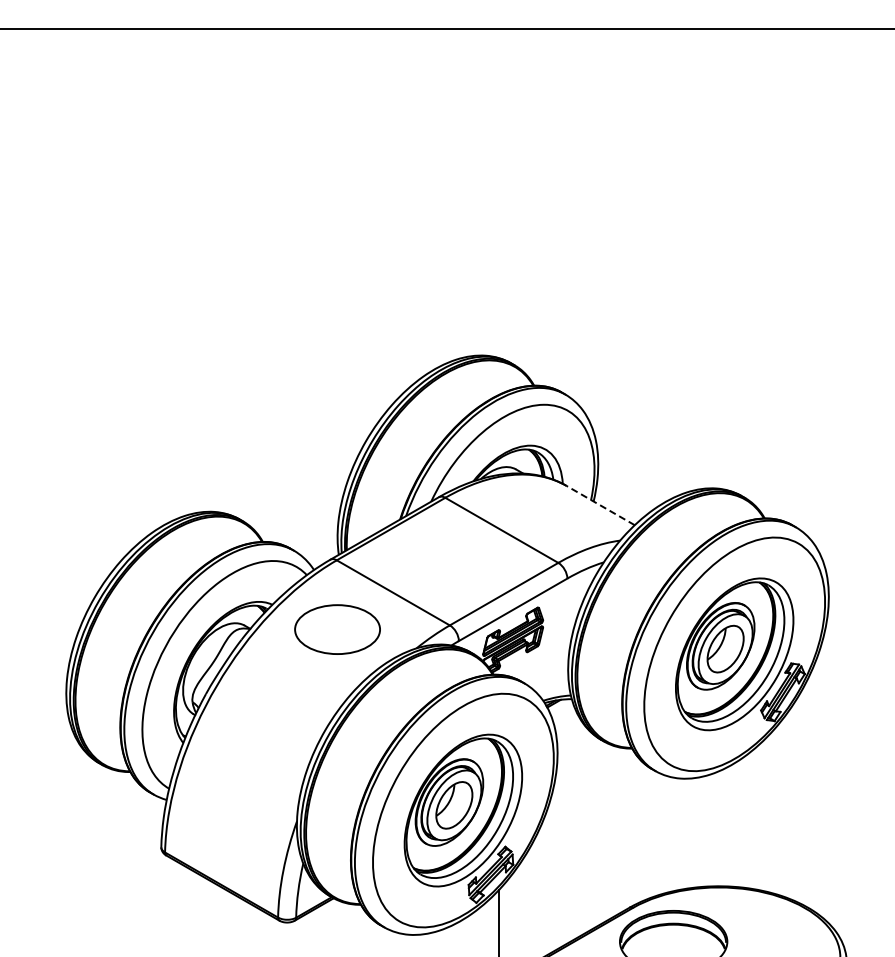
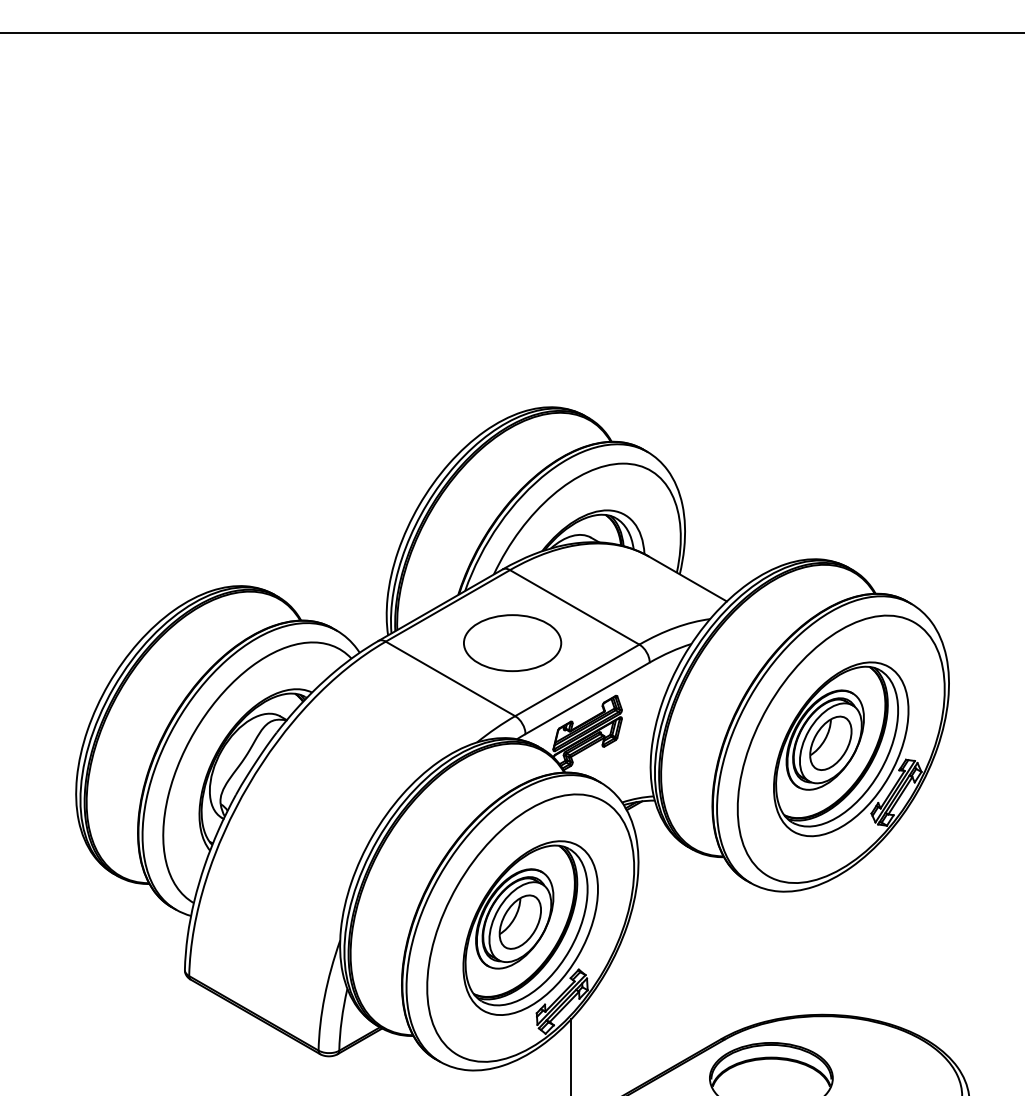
line: (600, 505) -> (687, 578), dashed -> solid
part: (337, 629) -> (512, 643), moved

